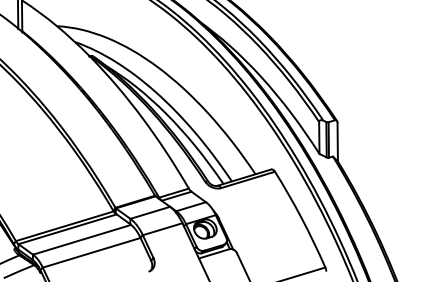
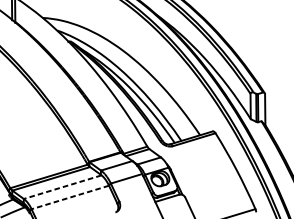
line: (81, 239) -> (62, 186), solid -> dashed
line: (91, 252) -> (70, 197), solid -> dashed

